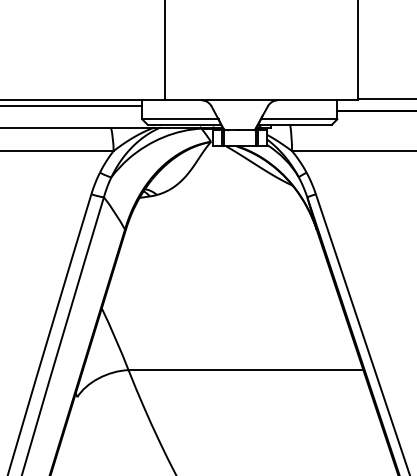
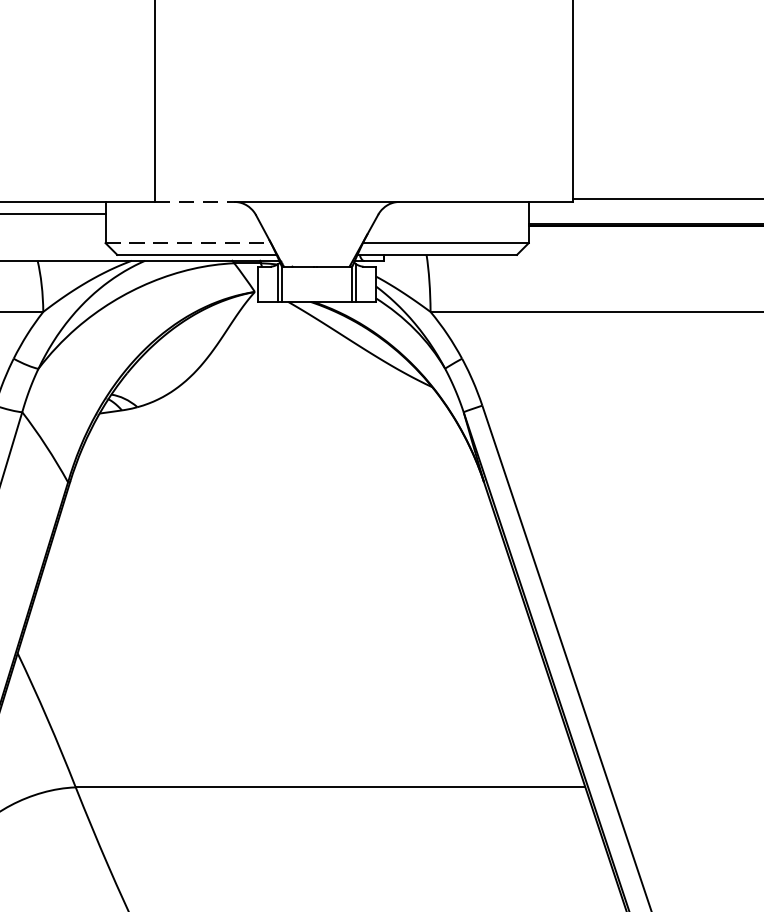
line: (183, 100) -> (194, 202), solid -> dashed
line: (180, 119) -> (188, 243), solid -> dashed

